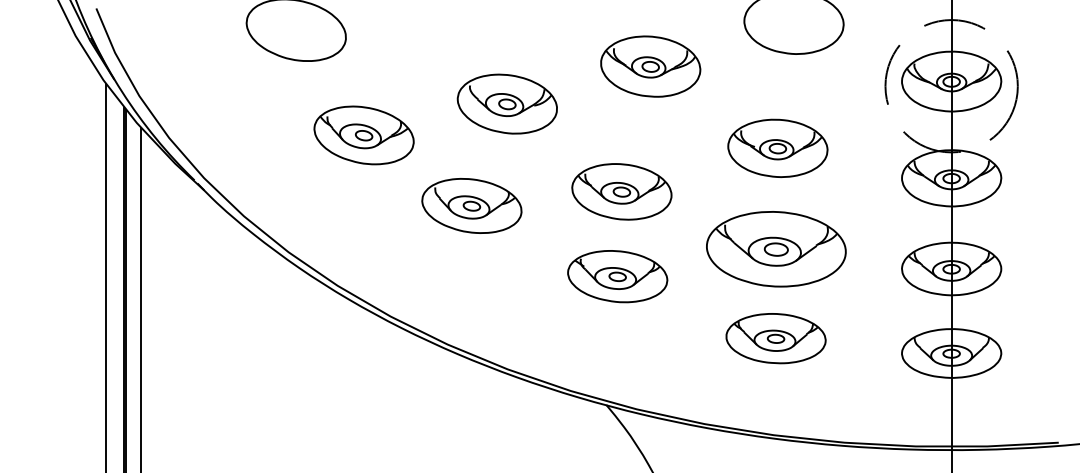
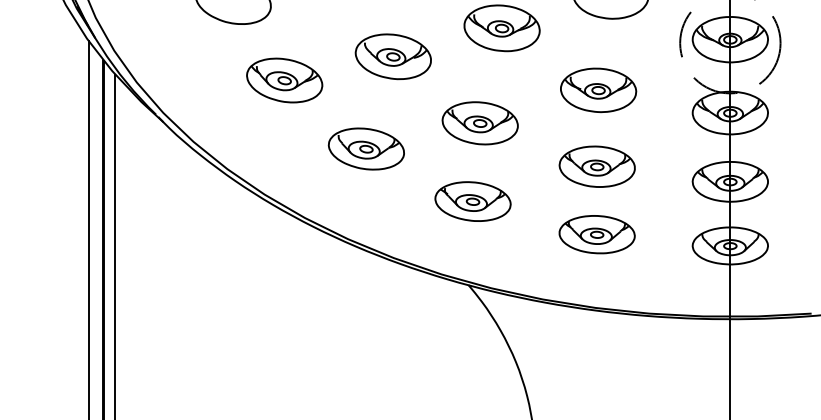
part: (470, 205) -> (365, 148), moved
part: (775, 248) -> (596, 166), size x0.71
part: (616, 276) -> (472, 201), moved

